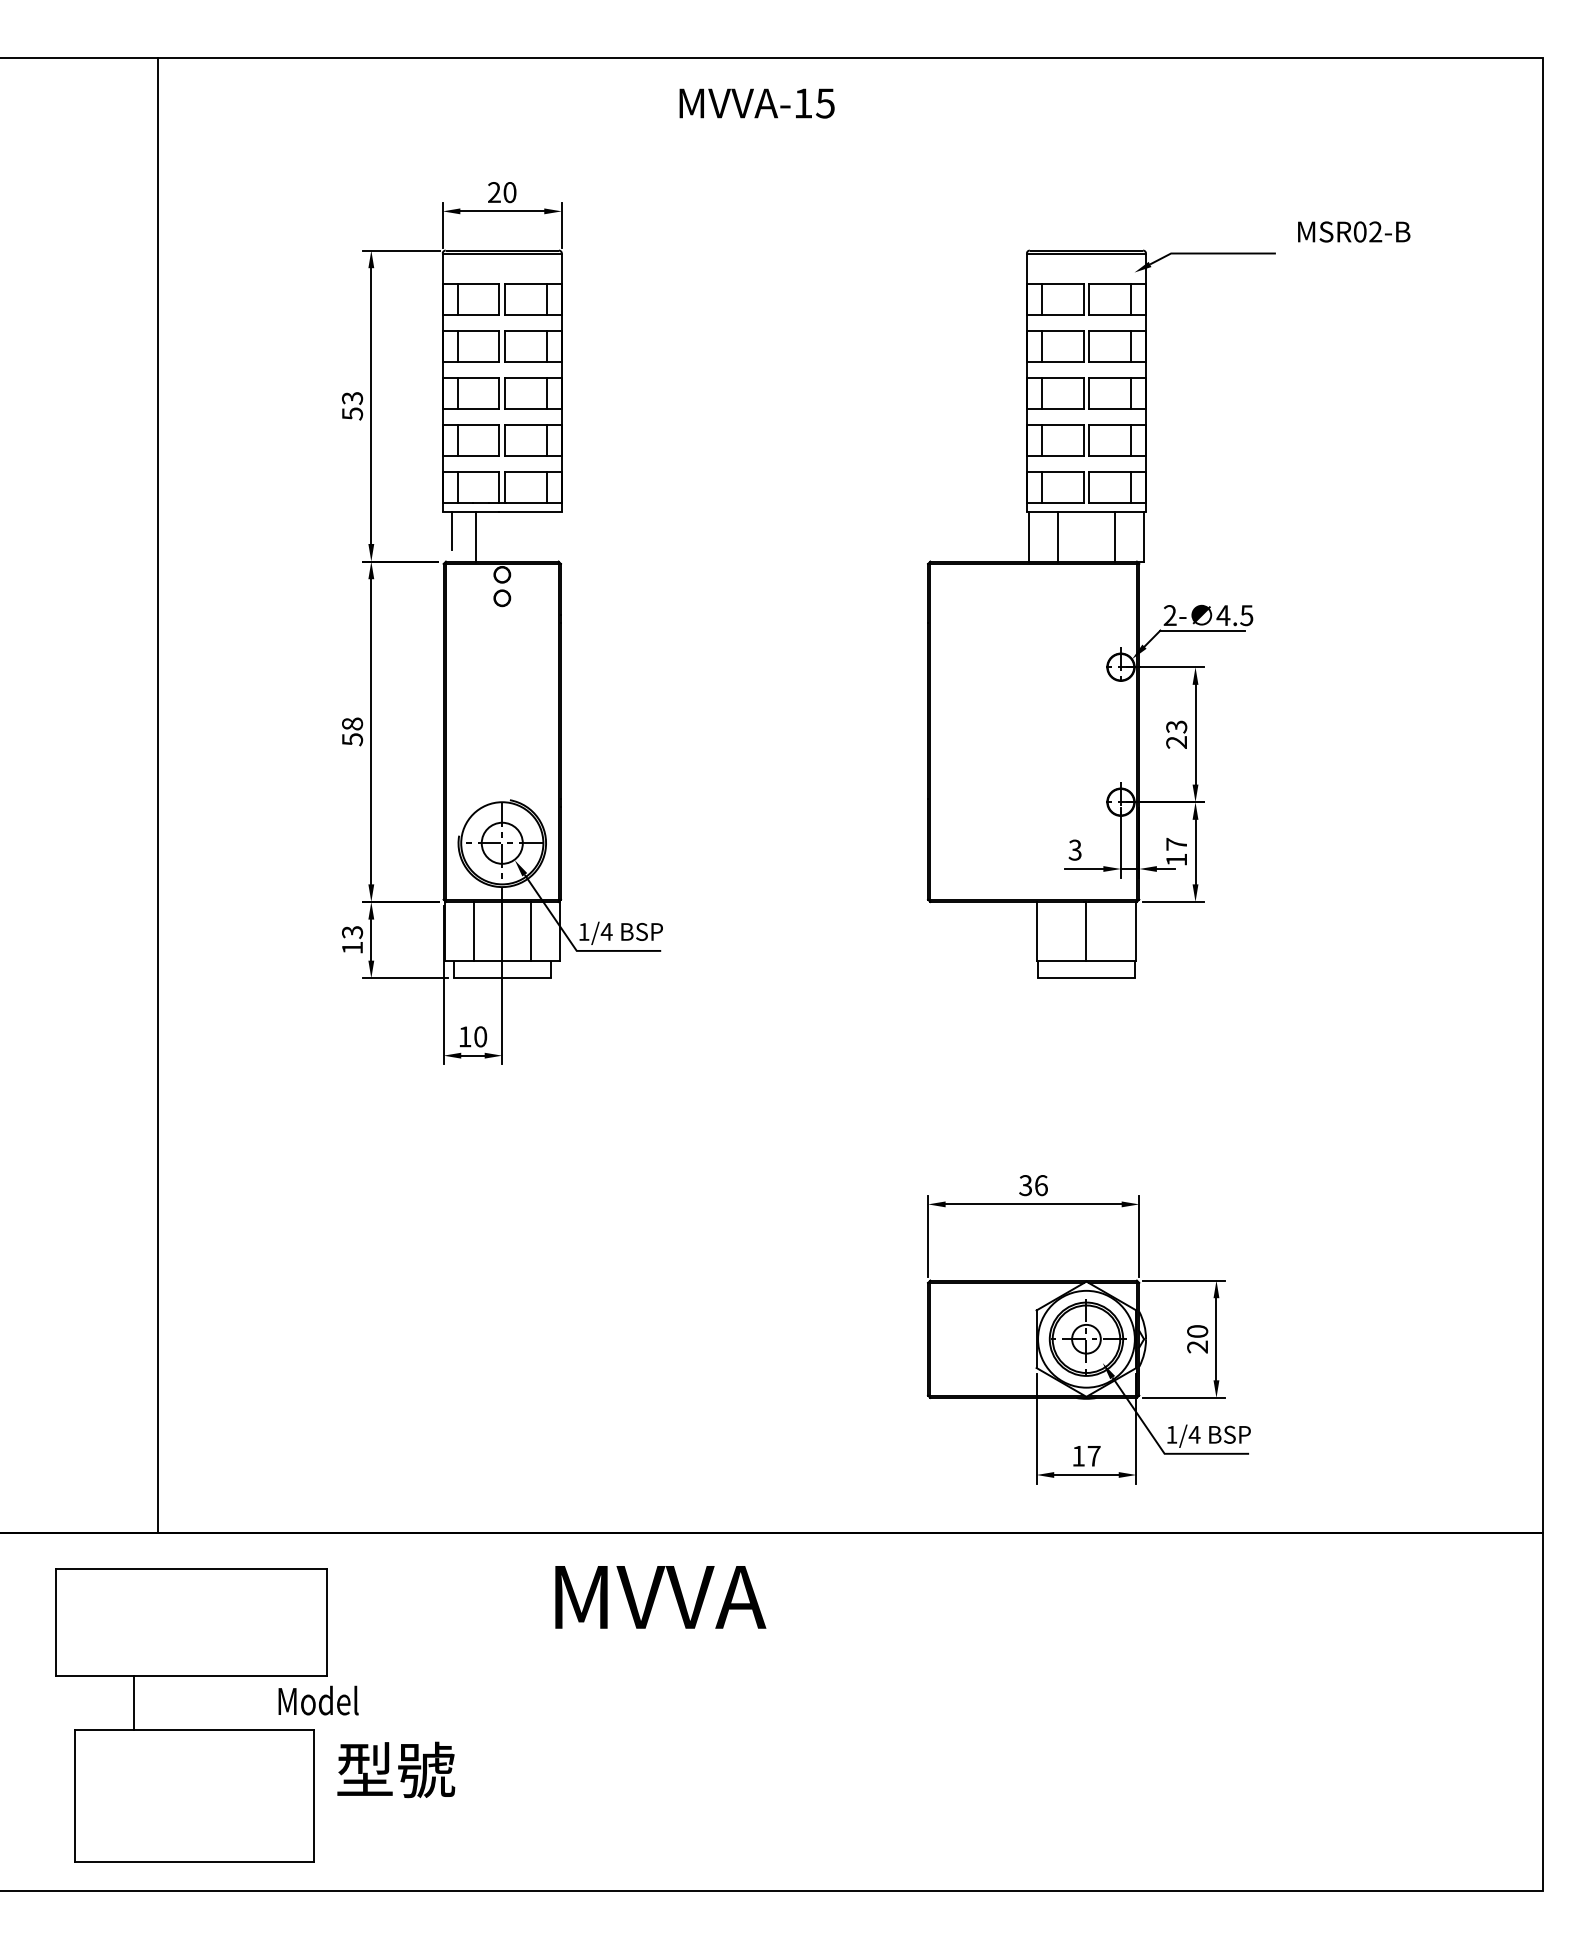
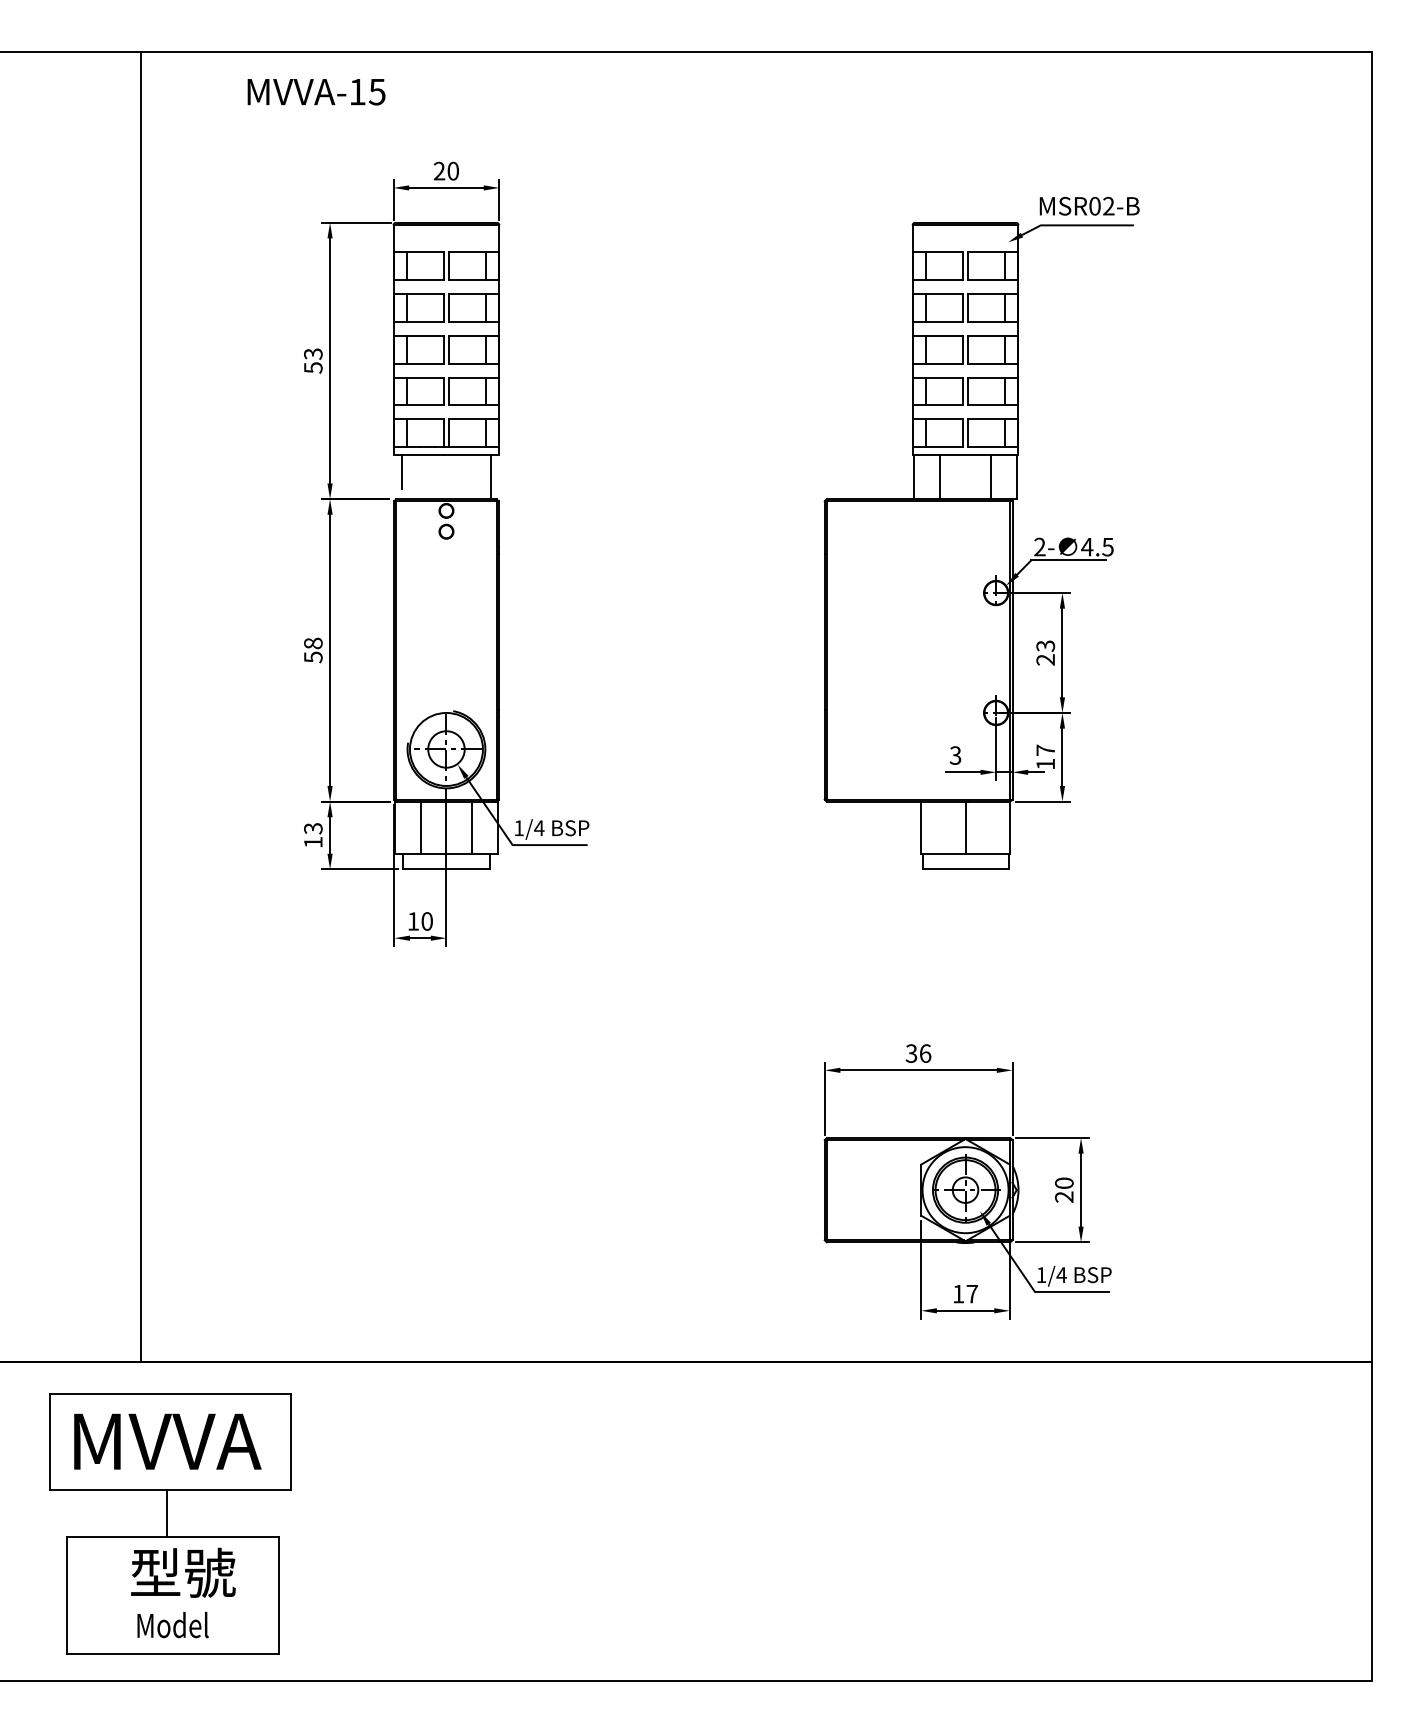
text: (756, 103) -> (316, 92), moved
text: (1354, 231) -> (1089, 205), moved
line: (476, 536) -> (491, 476), moved
text: (660, 1597) -> (167, 1441), moved
text: (318, 1700) -> (172, 1624), moved
line: (133, 1703) -> (166, 1513), moved
text: (396, 1769) -> (183, 1572), moved

